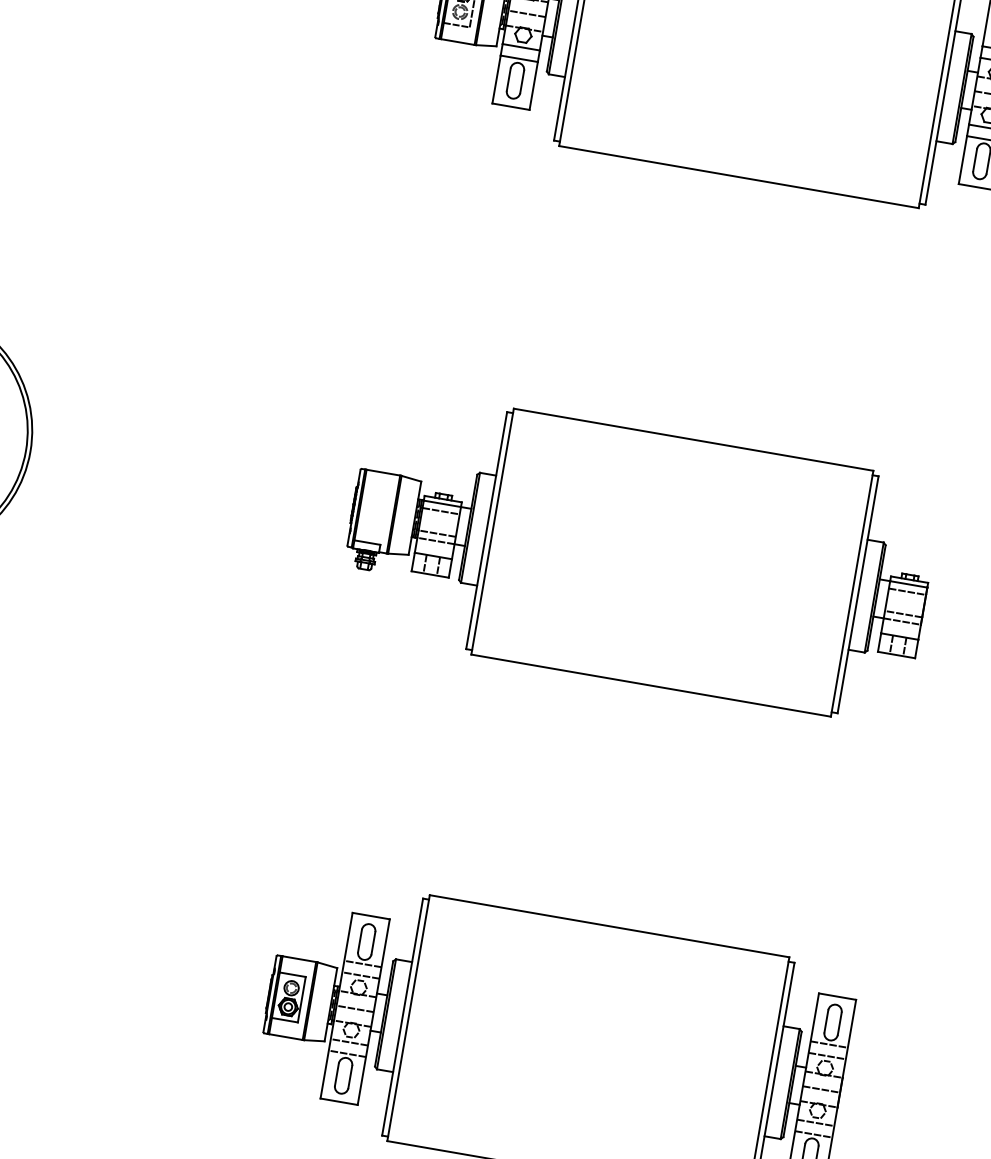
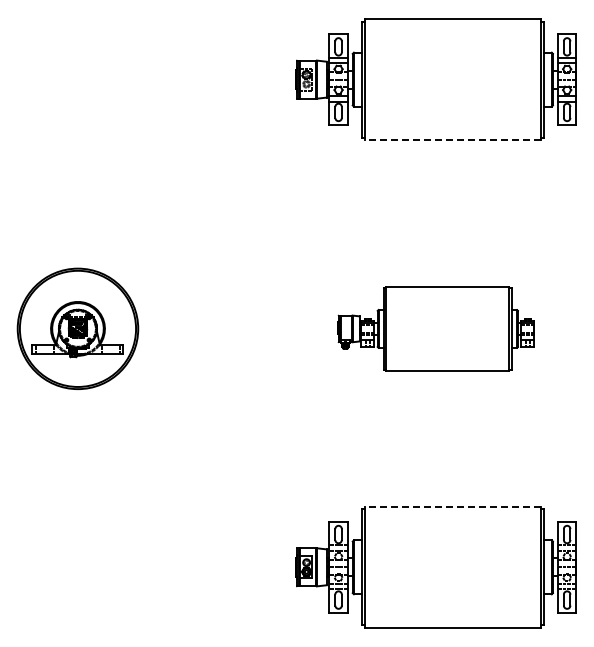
line: (738, 176) -> (452, 139), solid -> dashed
part: (637, 555) -> (435, 328), size x0.7
line: (608, 926) -> (452, 507), solid -> dashed

